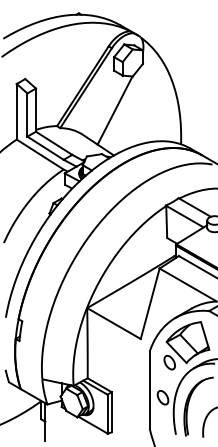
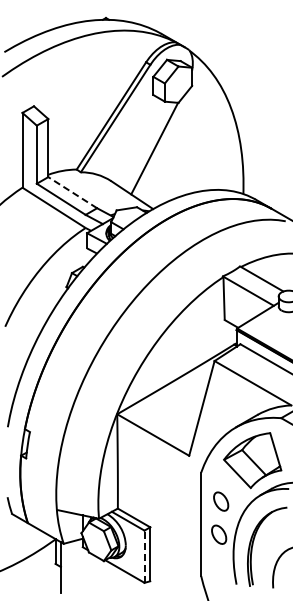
line: (53, 143) -> (72, 192), solid -> dashed
part: (169, 362) -> (221, 501), moved
line: (107, 413) -> (144, 556), solid -> dashed

